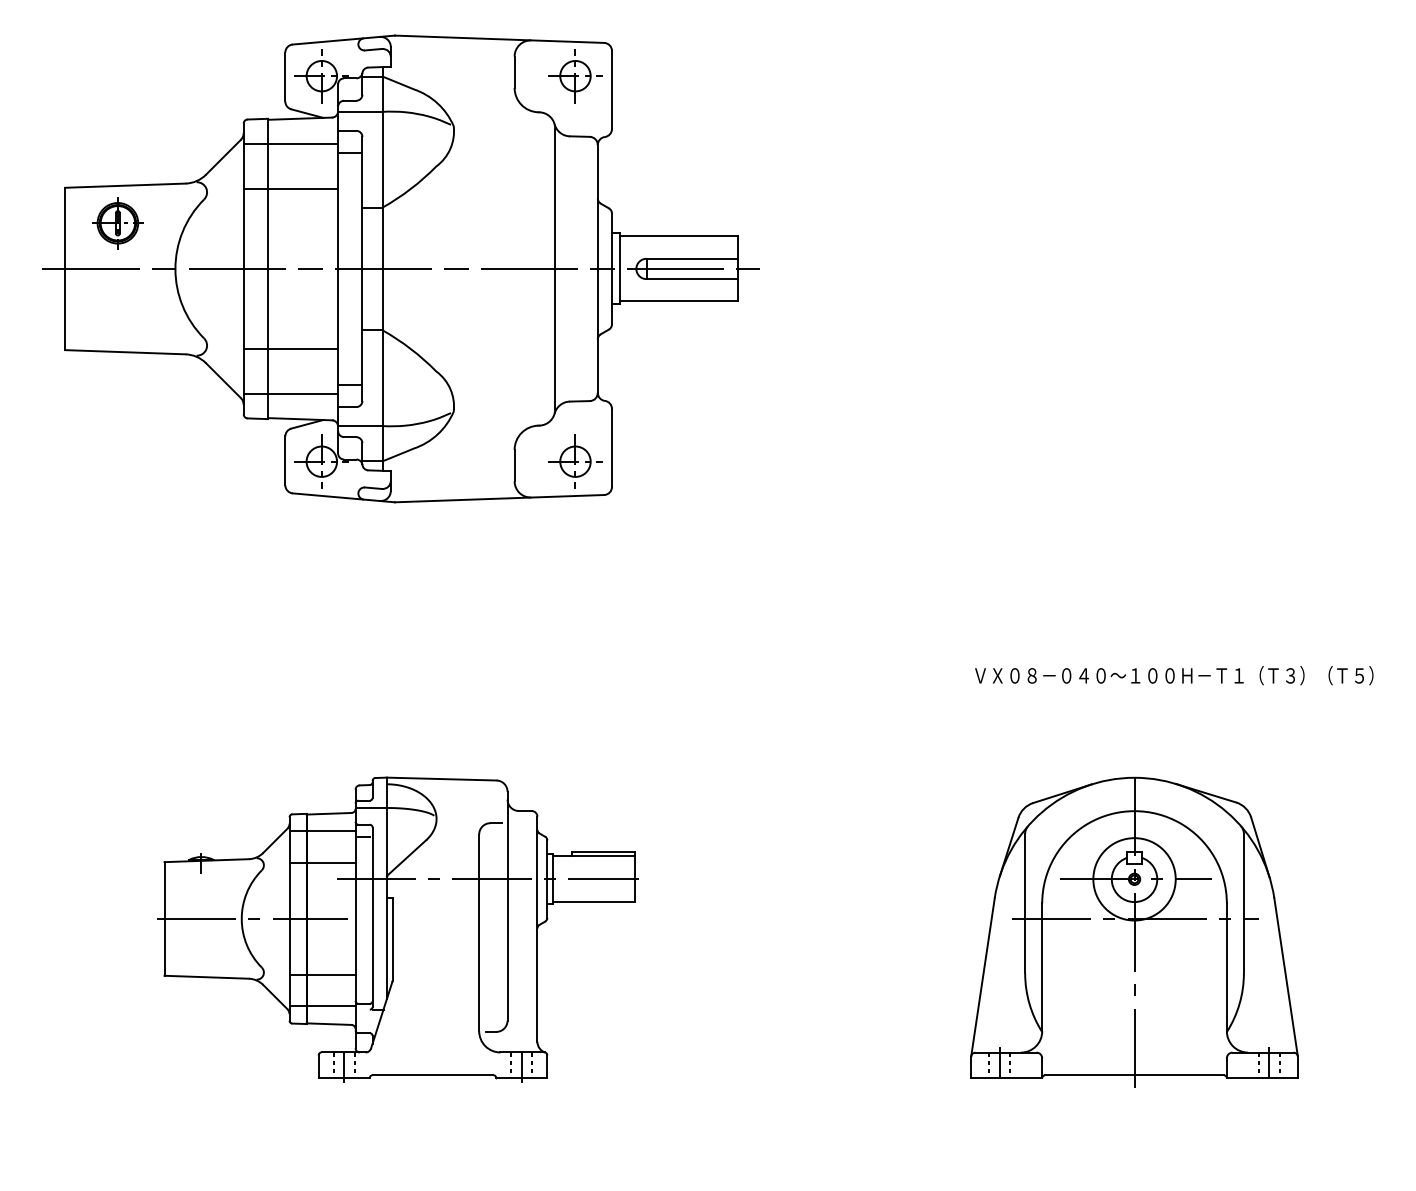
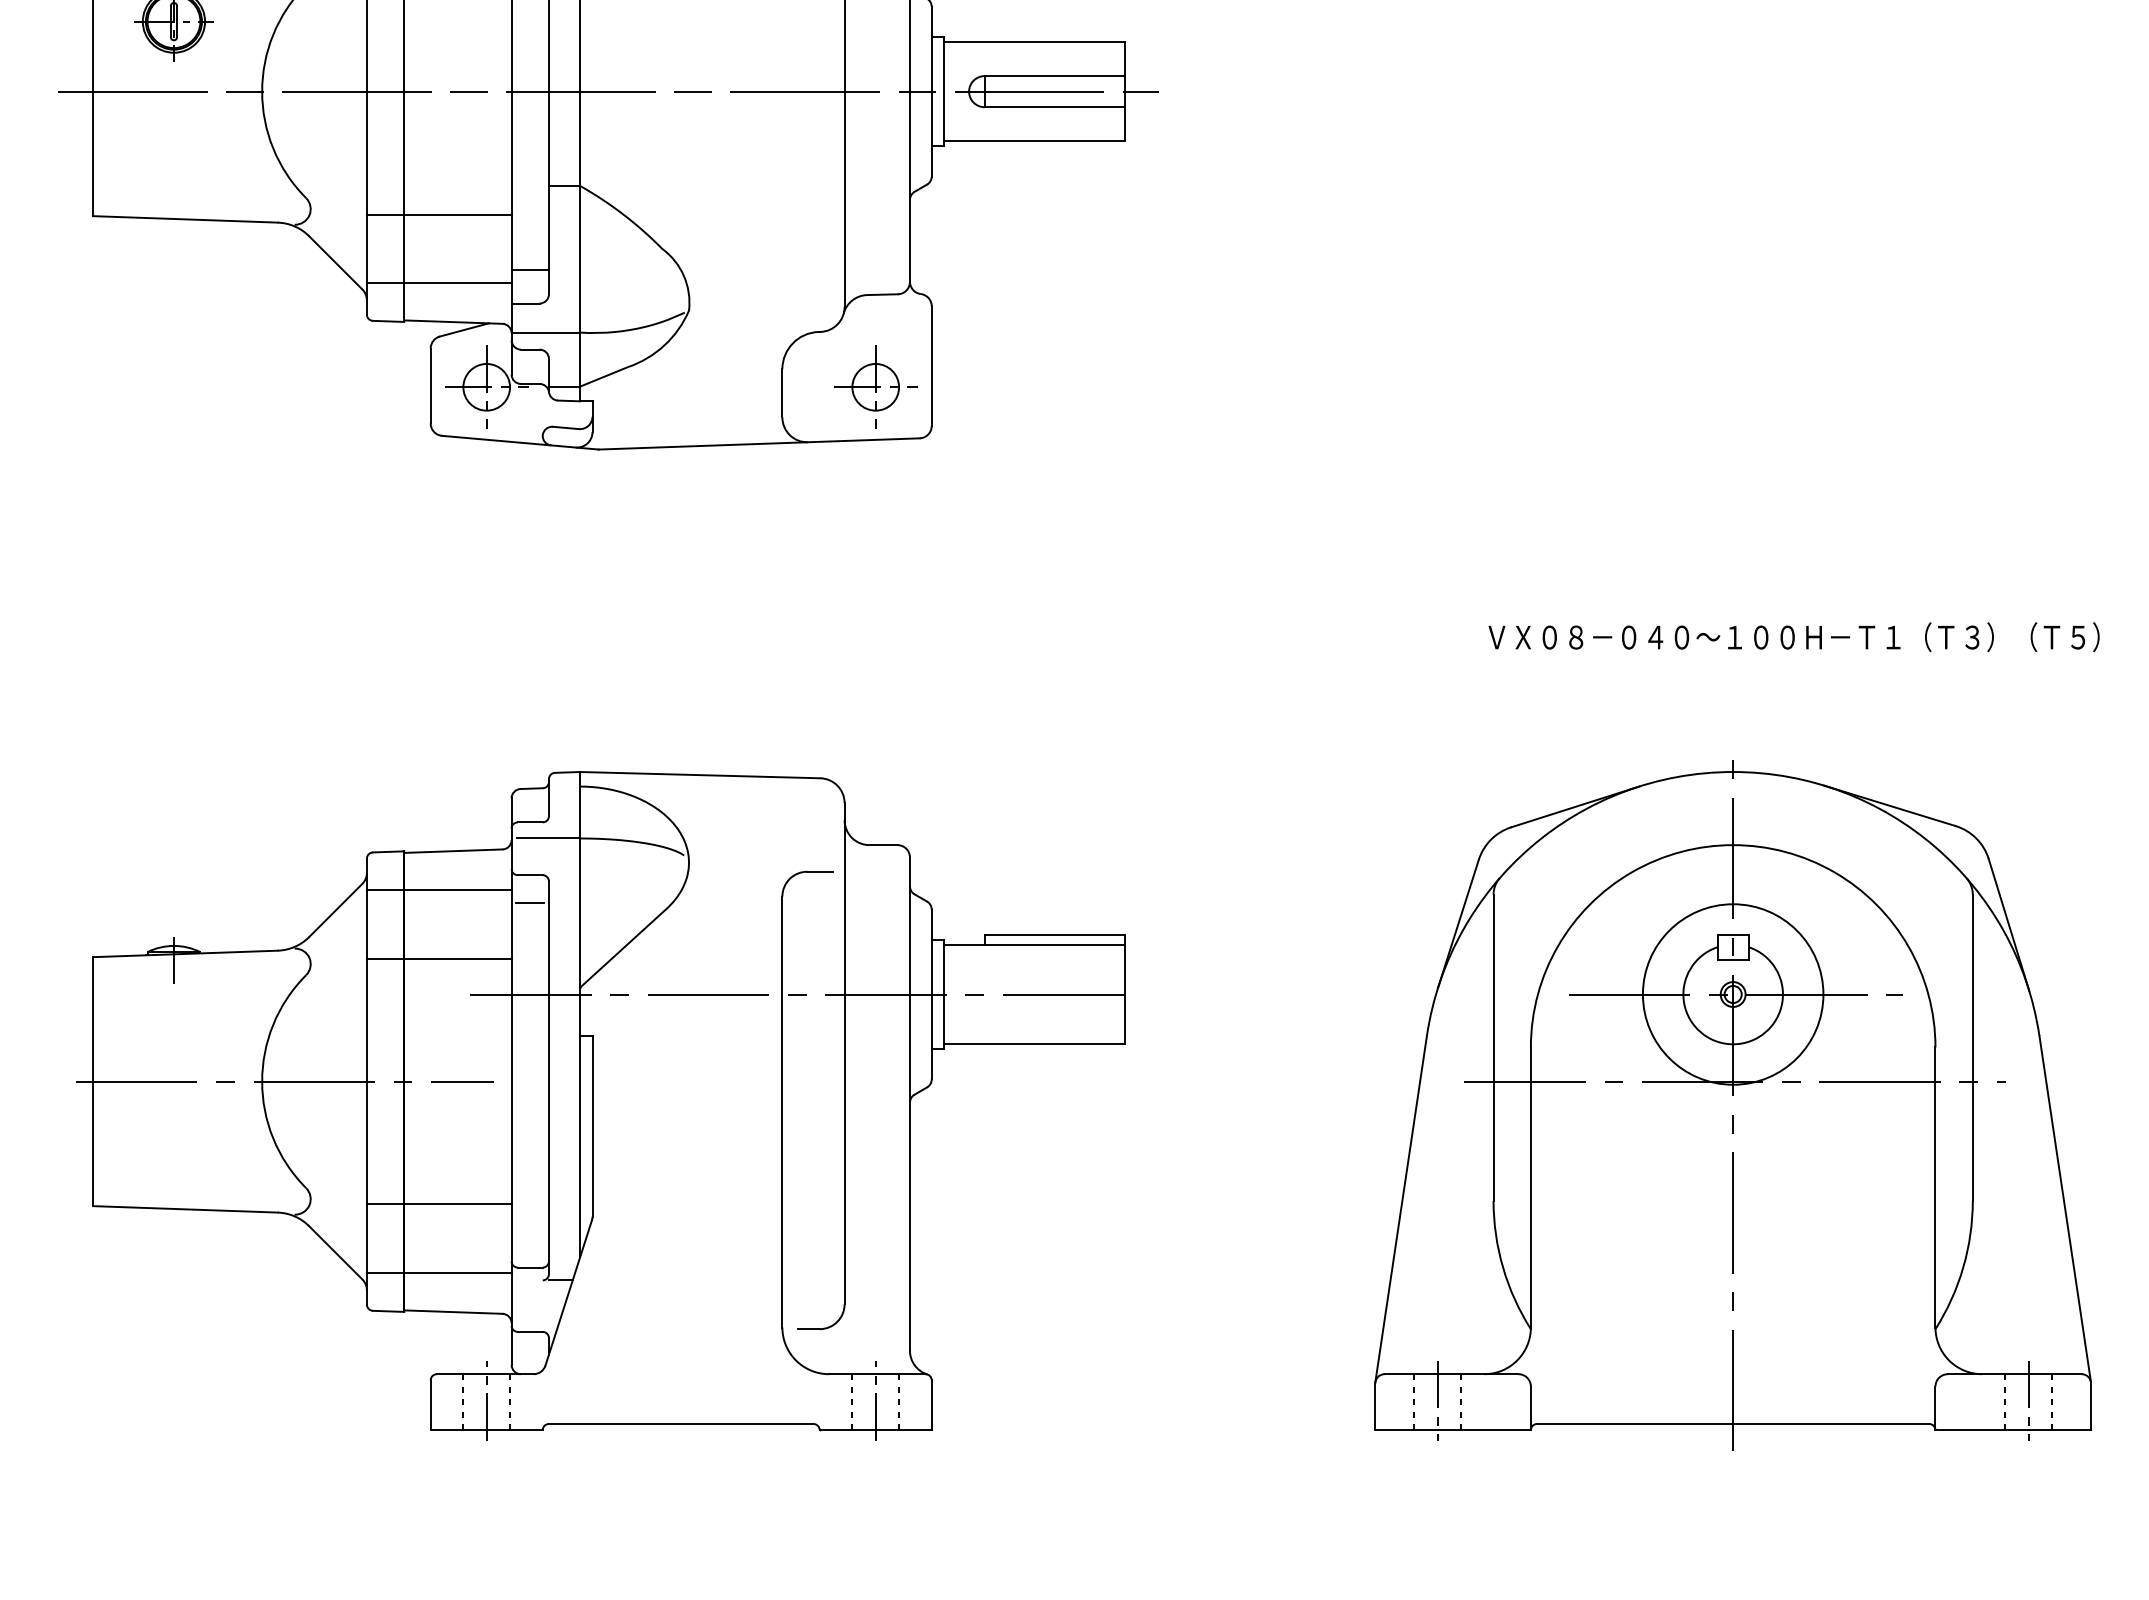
text: (1174, 675) -> (1794, 636), moved
part: (396, 929) -> (601, 1104), size x1.43
part: (1134, 929) -> (1733, 1104), size x1.43

